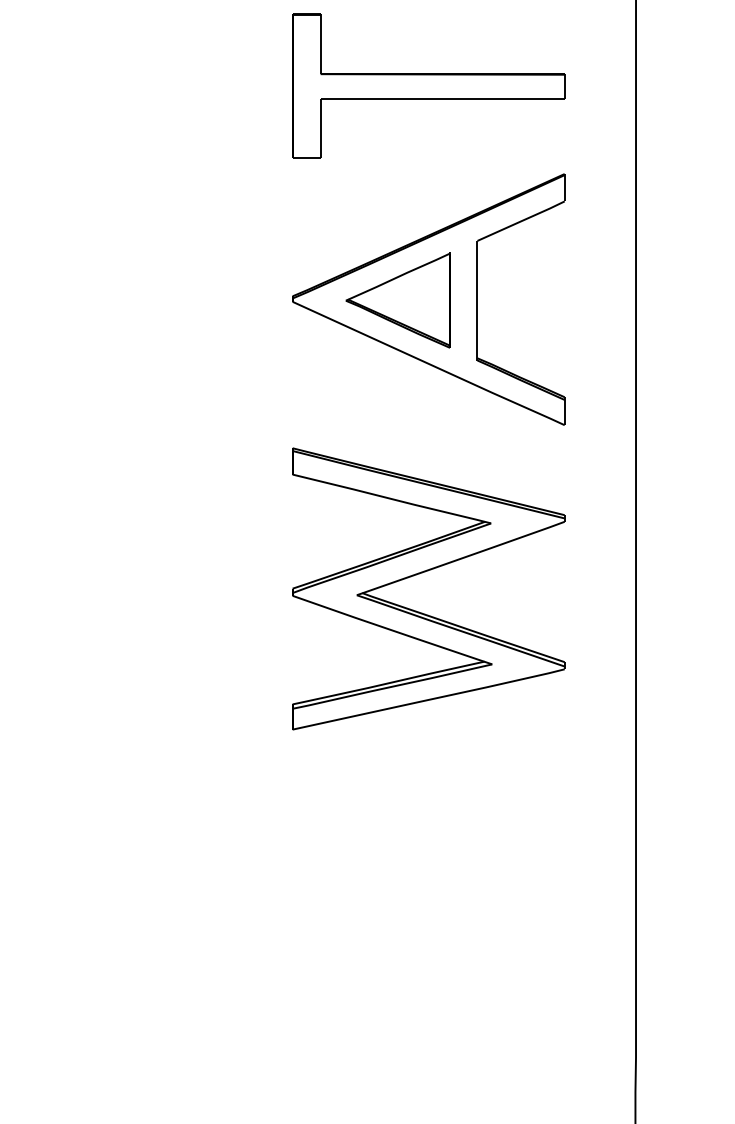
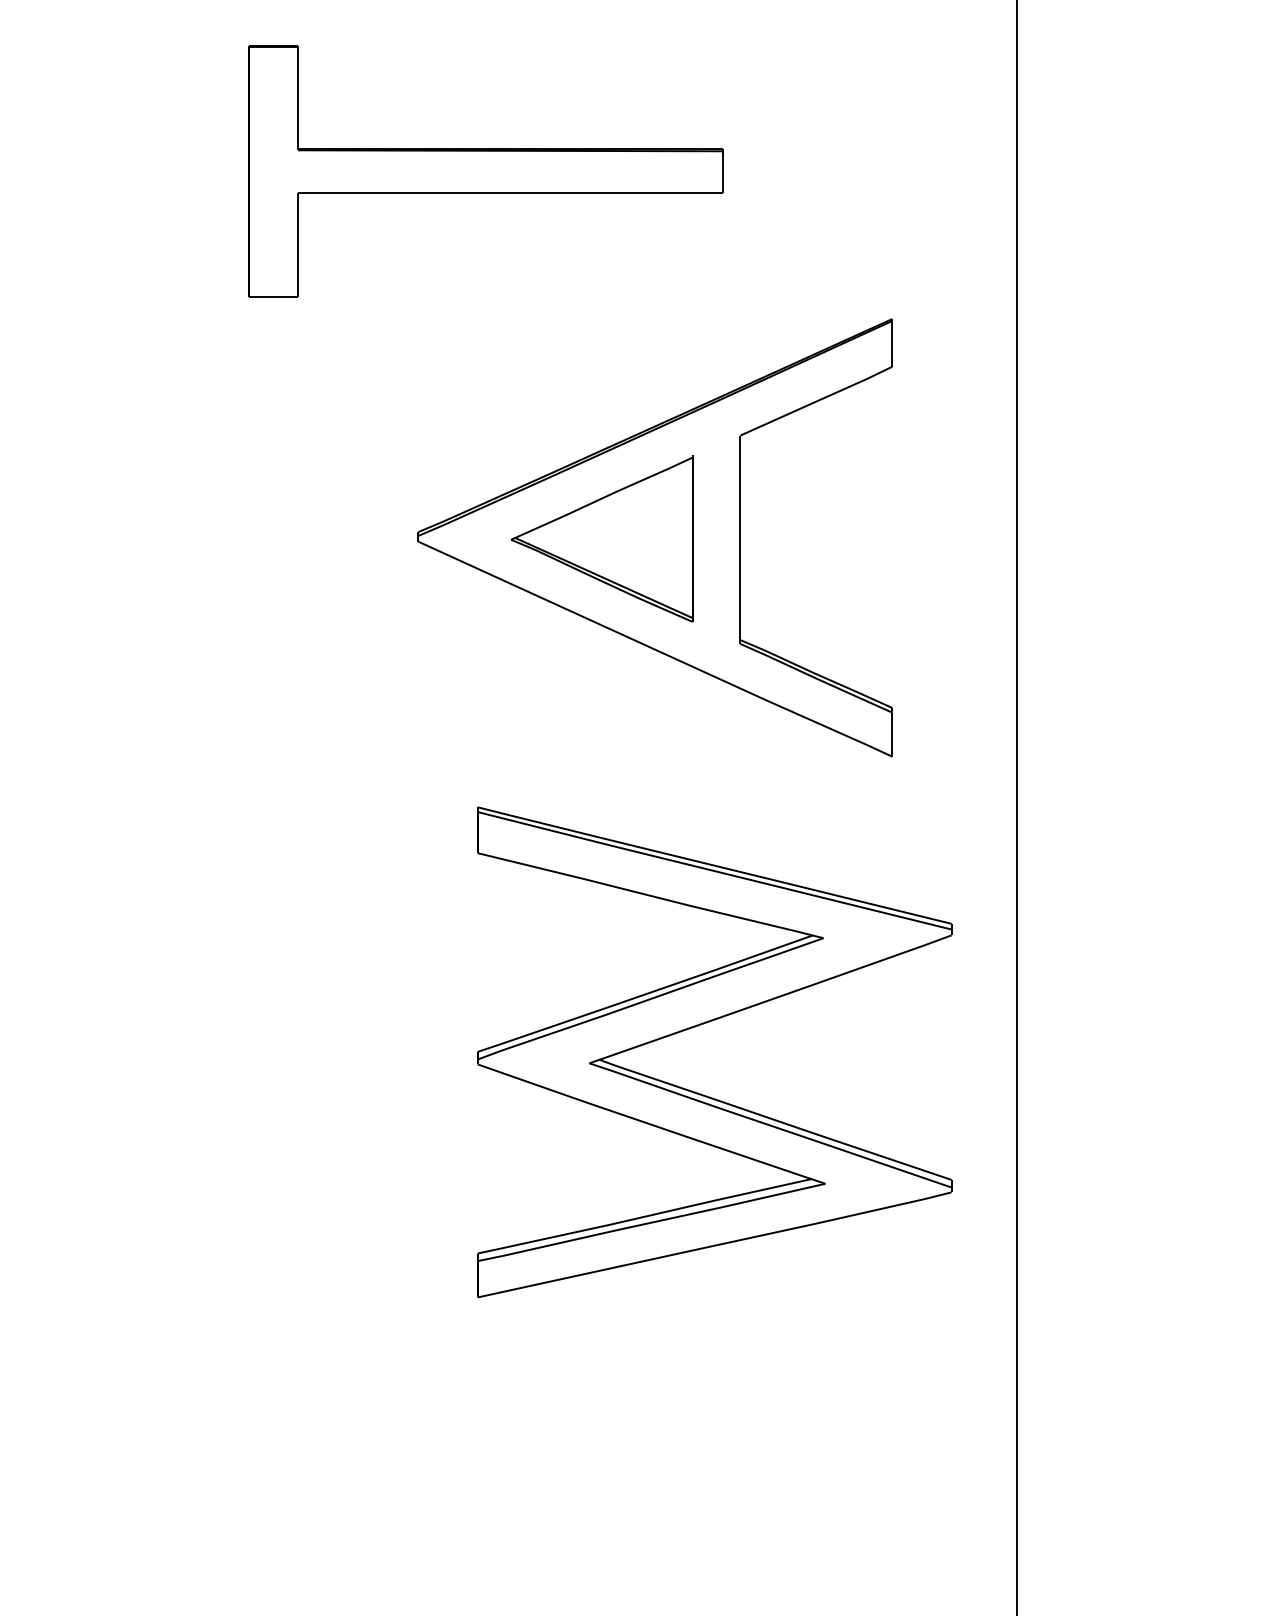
part: (428, 85) -> (486, 170), moved
part: (422, 573) -> (703, 1025), moved

